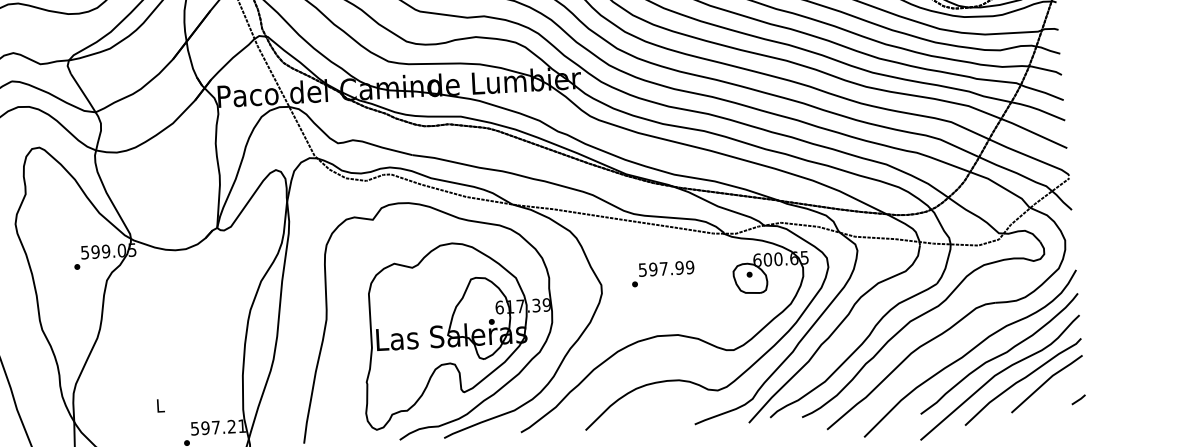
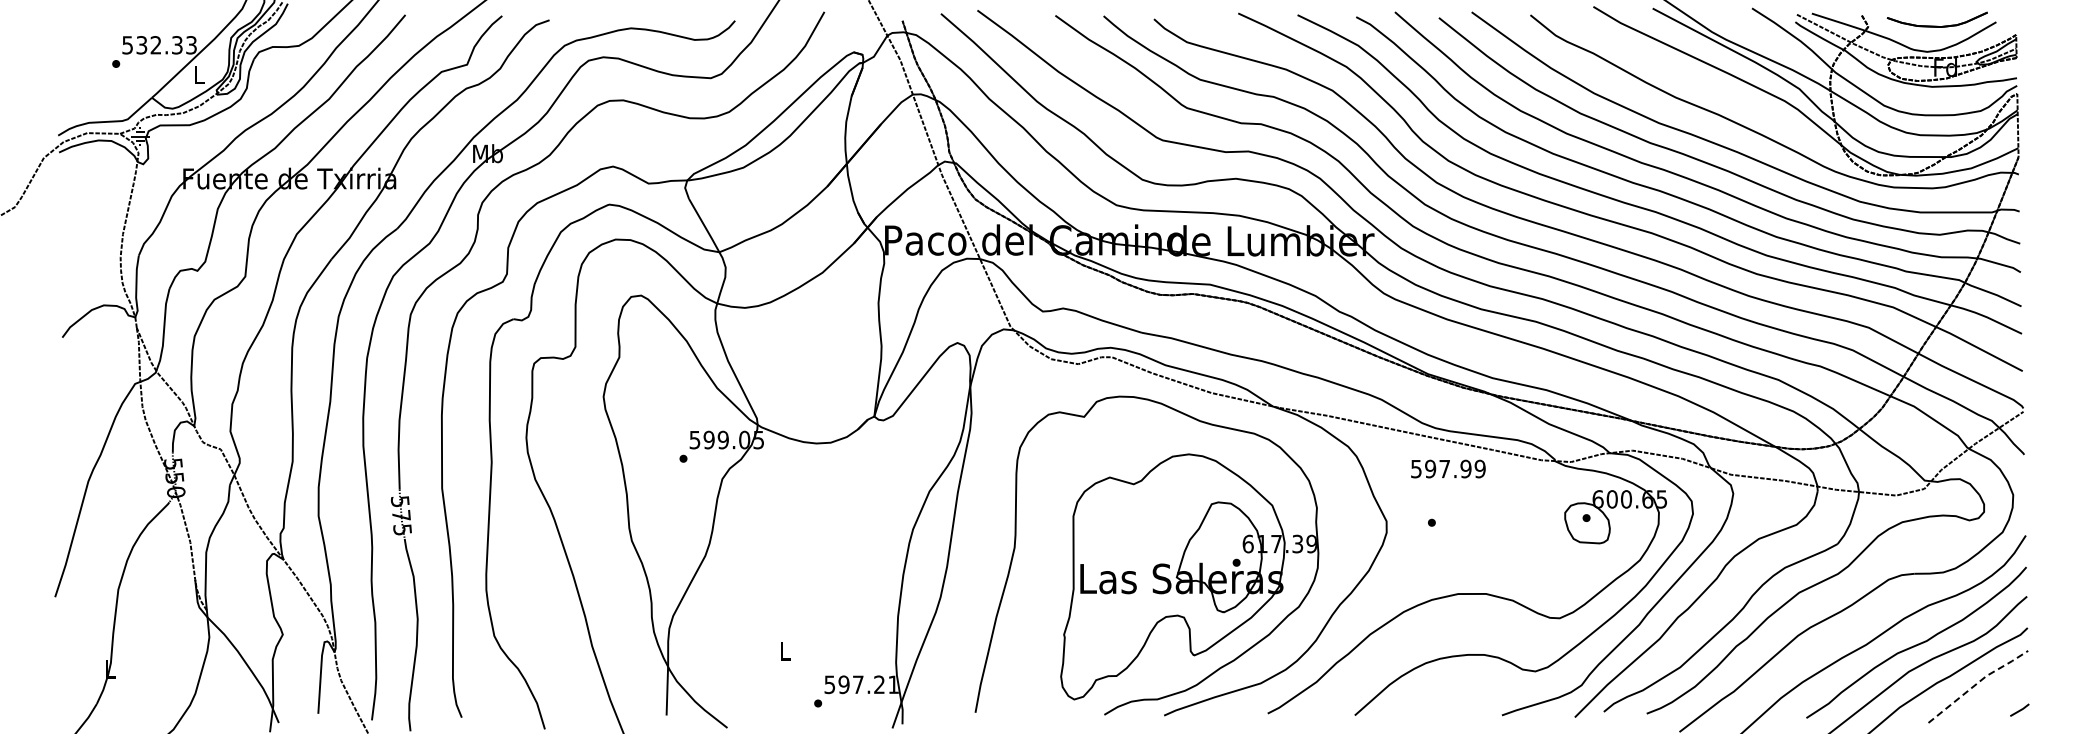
text: (666, 268) -> (1448, 468), moved
line: (1046, 380) -> (1978, 682), solid -> dashed

